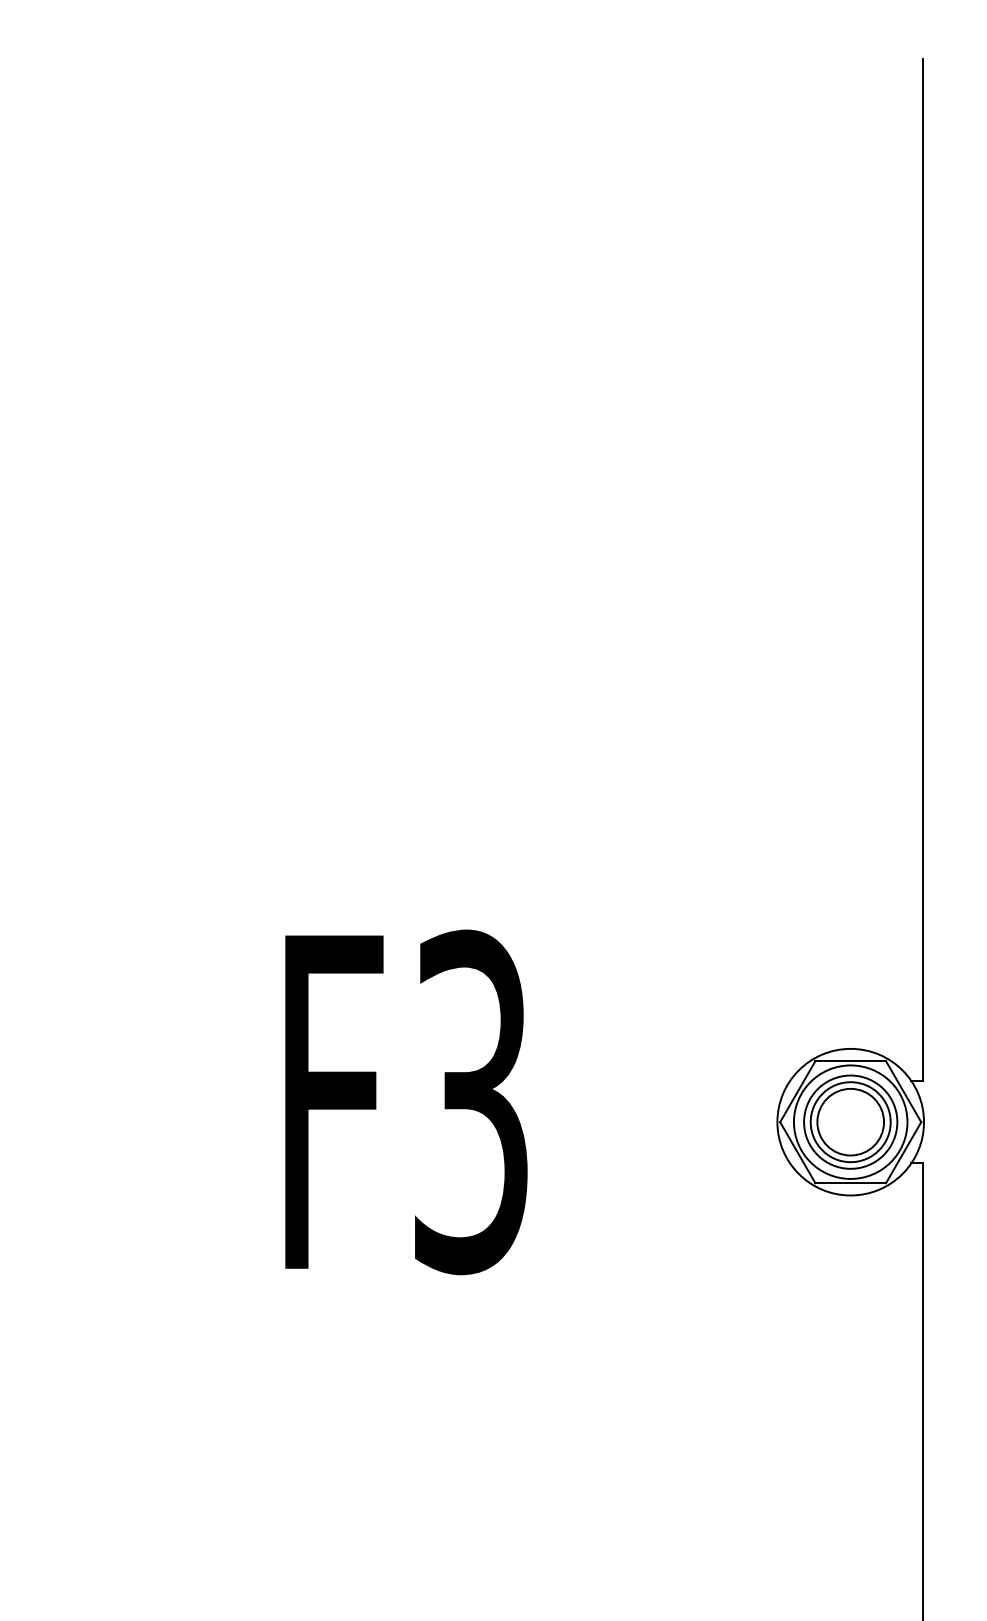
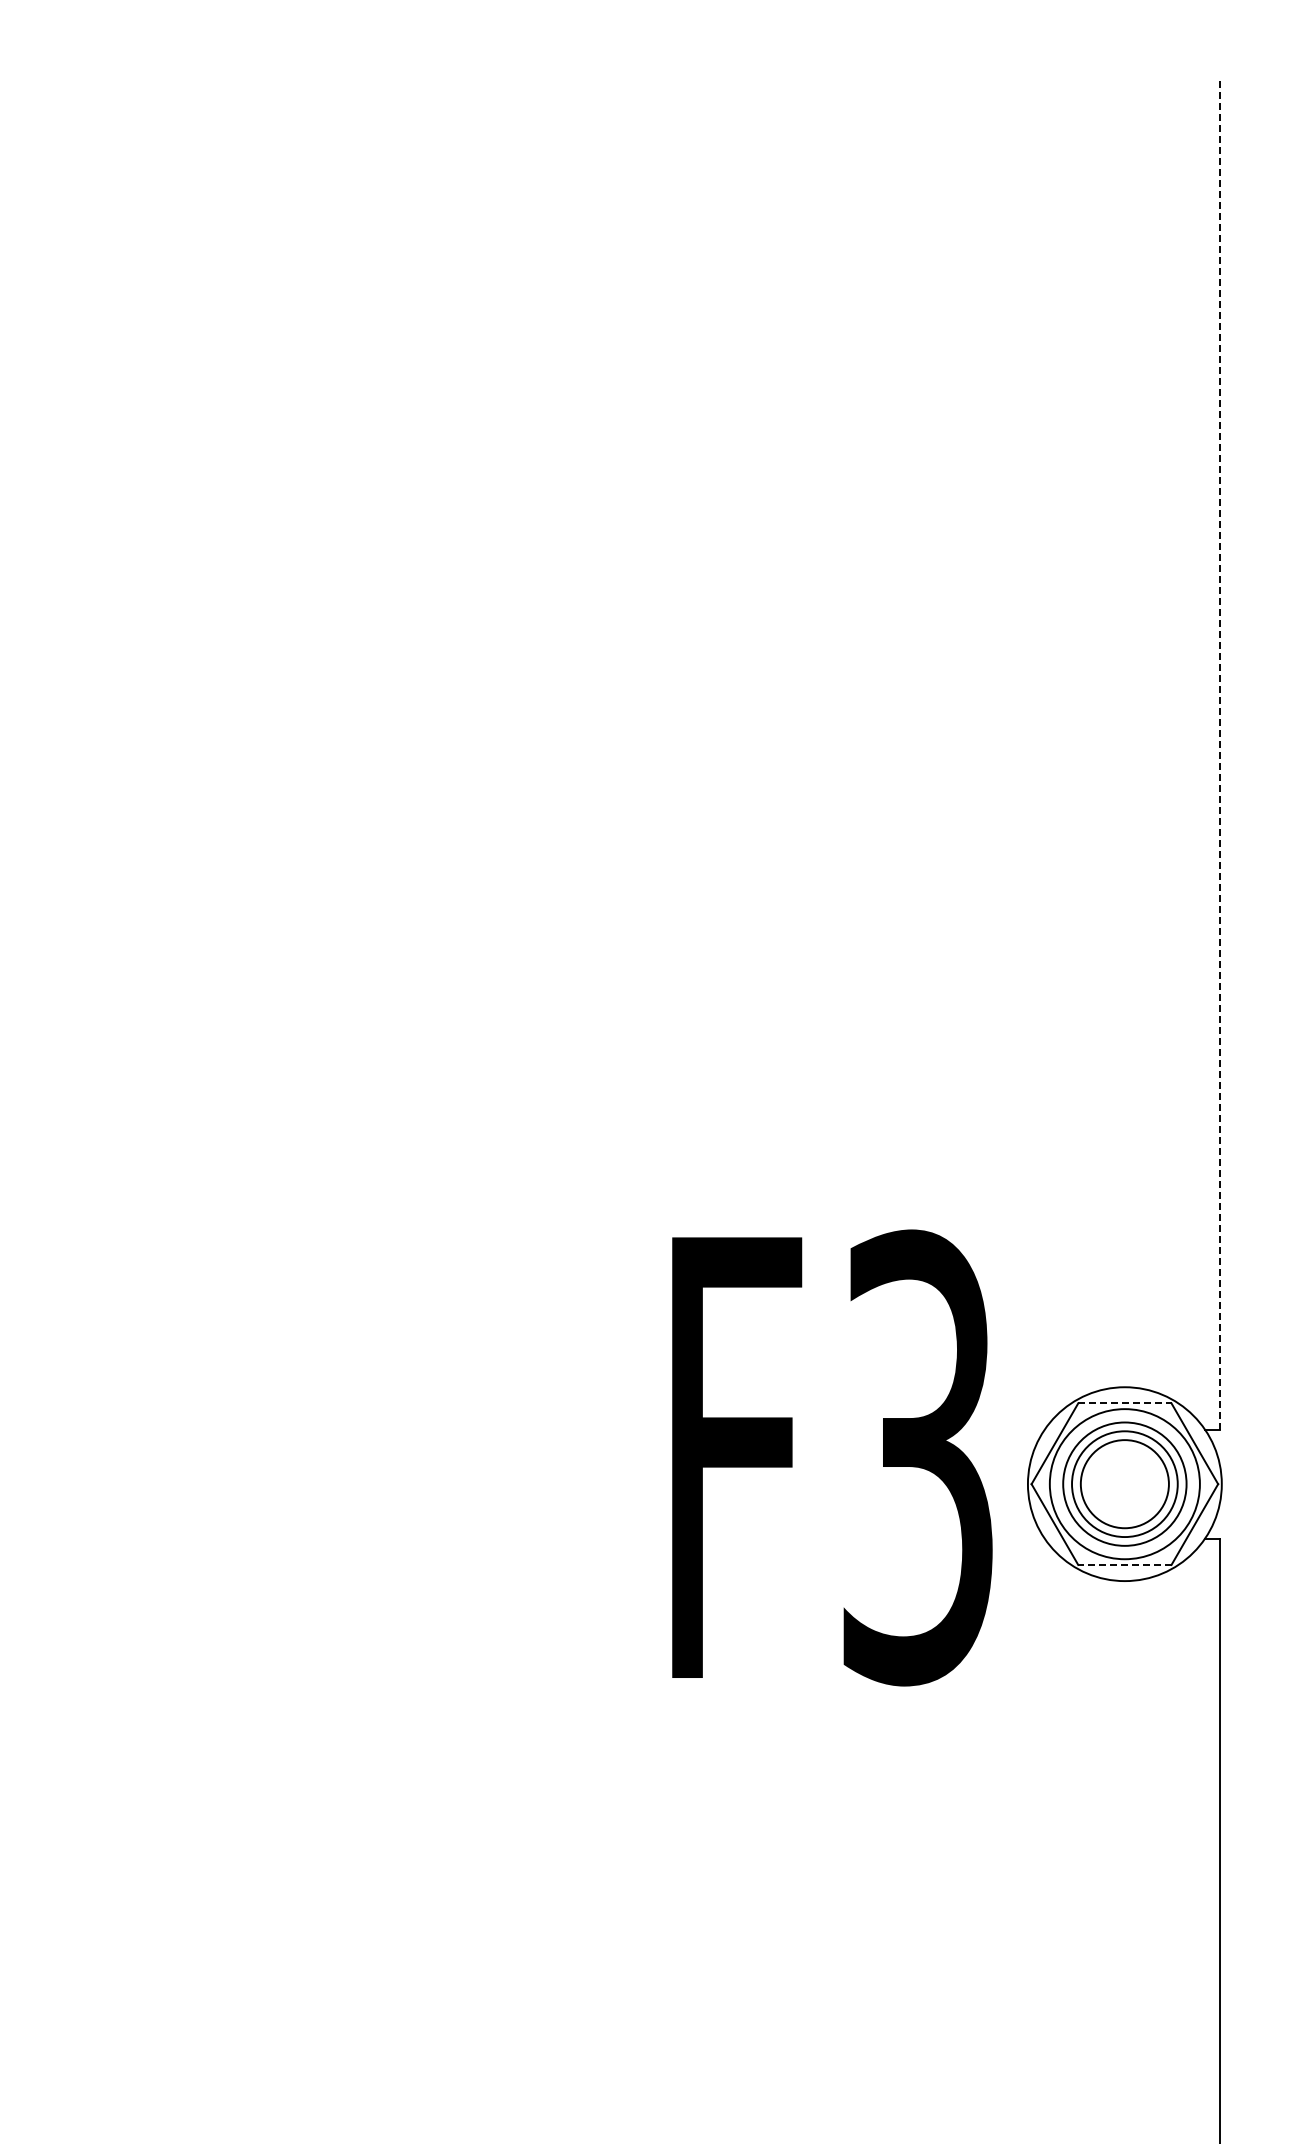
line: (923, 570) -> (1220, 754), solid -> dashed
line: (850, 1061) -> (1124, 1403), solid -> dashed
text: (406, 1102) -> (832, 1457), moved
line: (850, 1182) -> (1124, 1564), solid -> dashed

